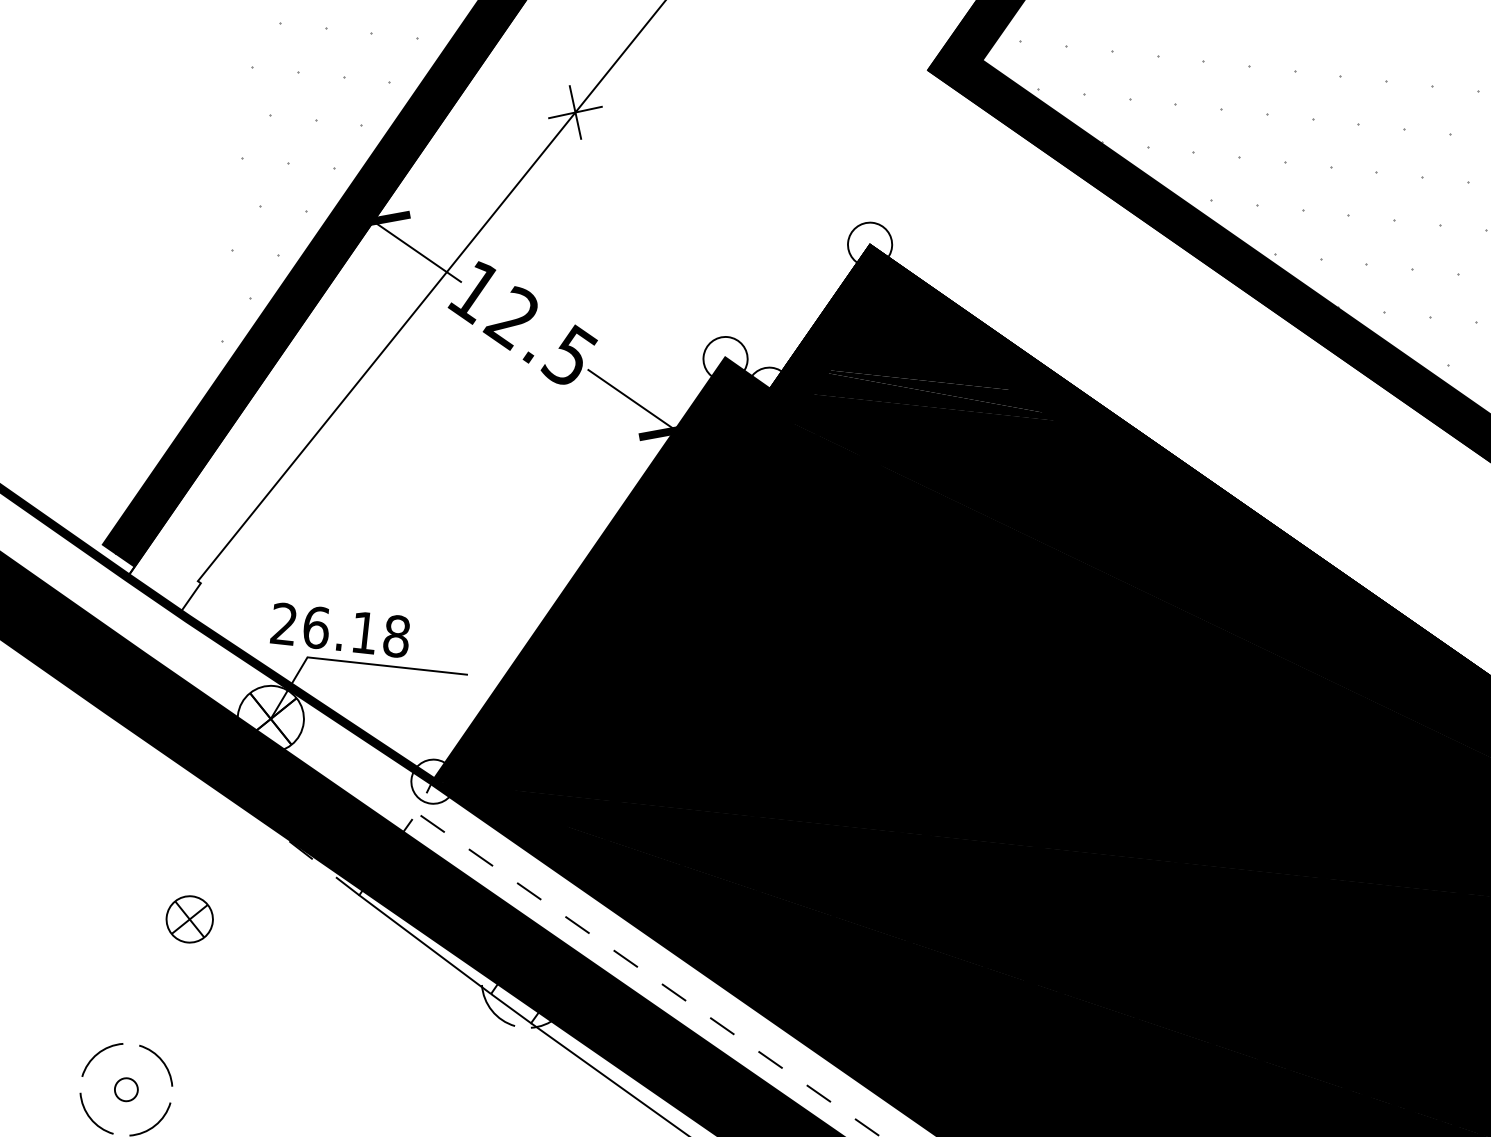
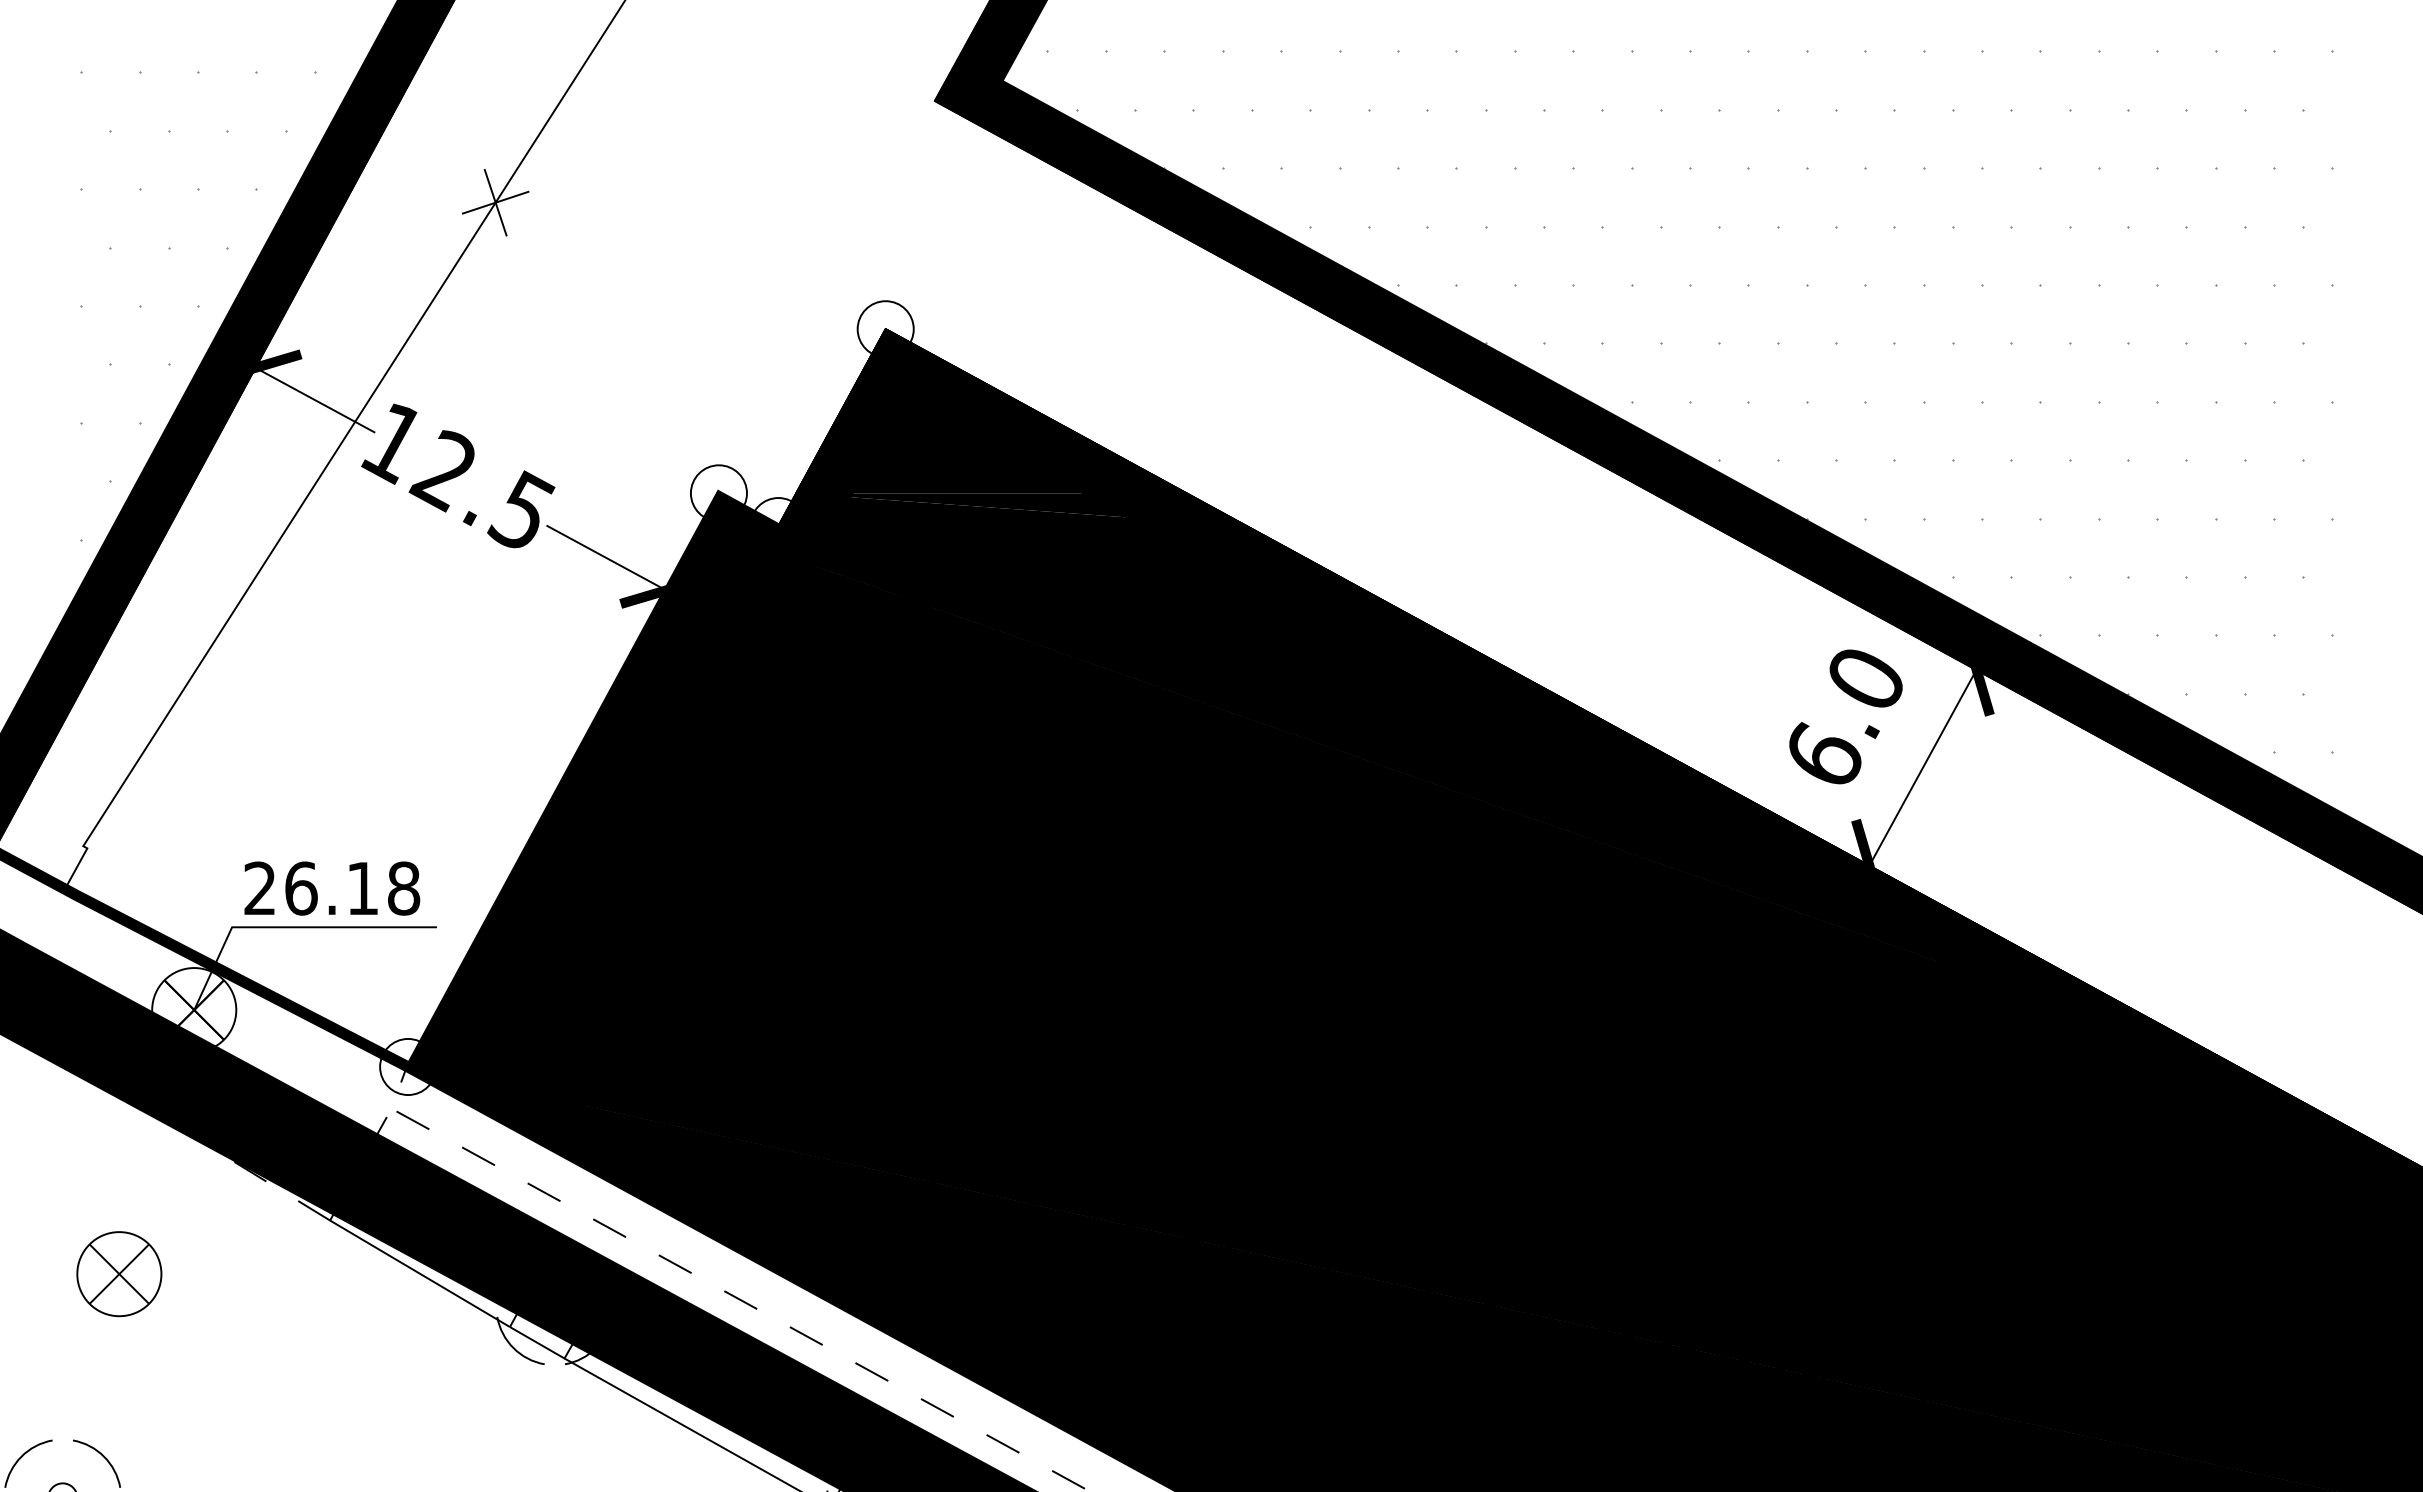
text: (340, 630) -> (332, 888), moved
part: (189, 919) -> (119, 1274), size x1.43

